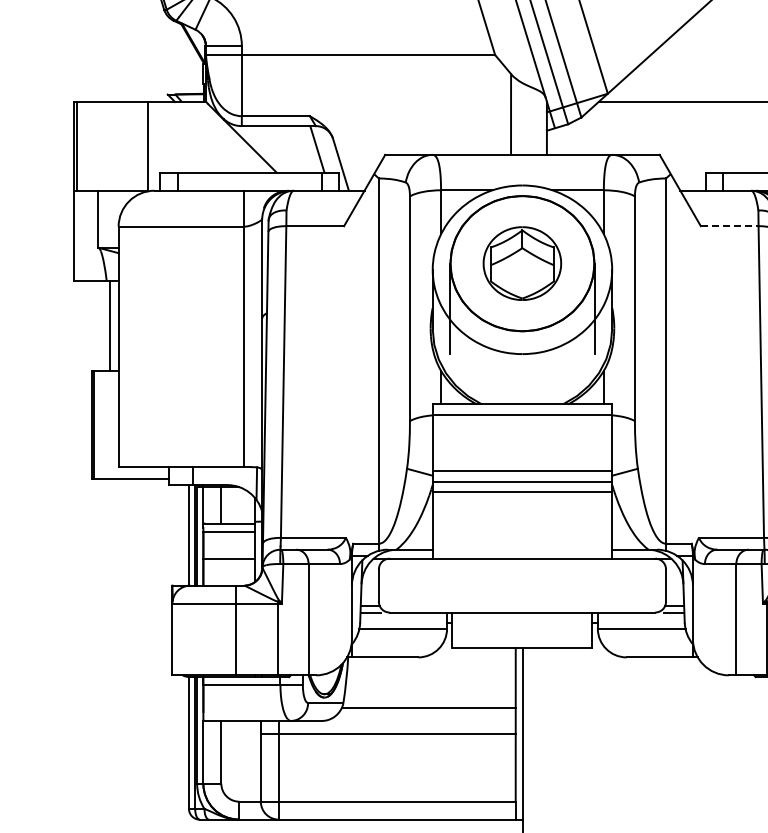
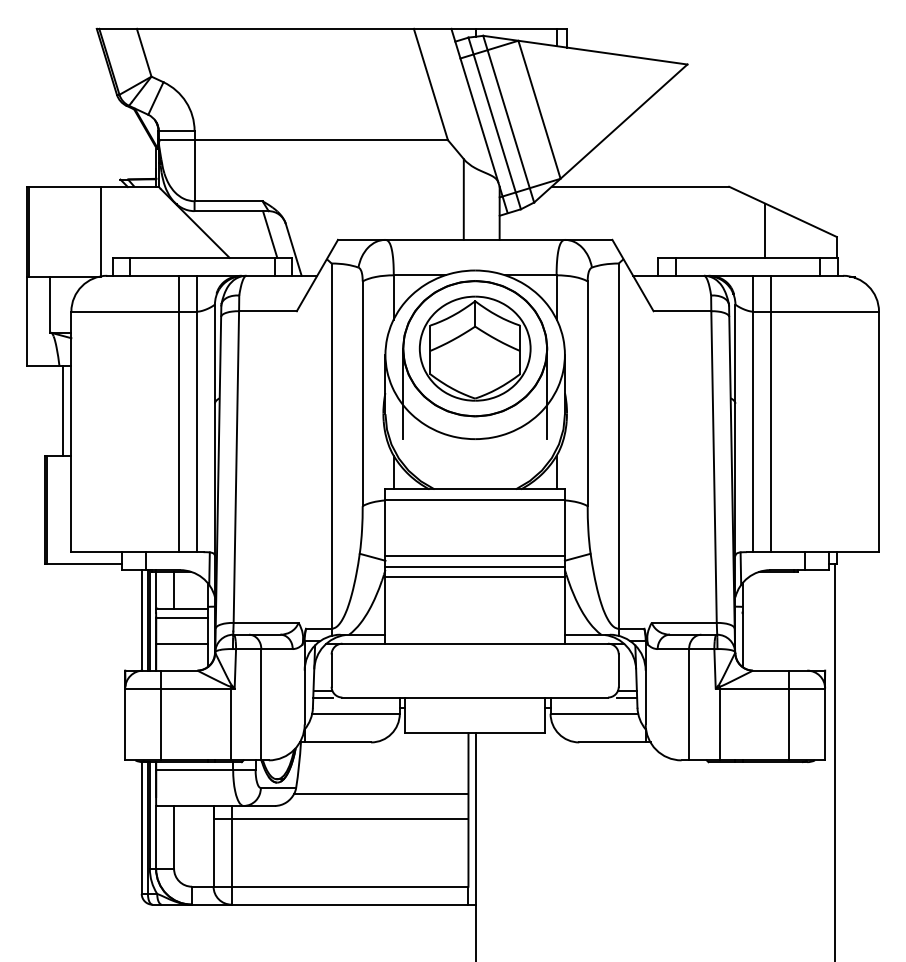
line: (729, 226) -> (682, 311), dashed -> solid
part: (521, 263) -> (474, 348), size x1.43
line: (226, 328) -> (179, 413), added
line: (236, 630) -> (161, 715), moved

